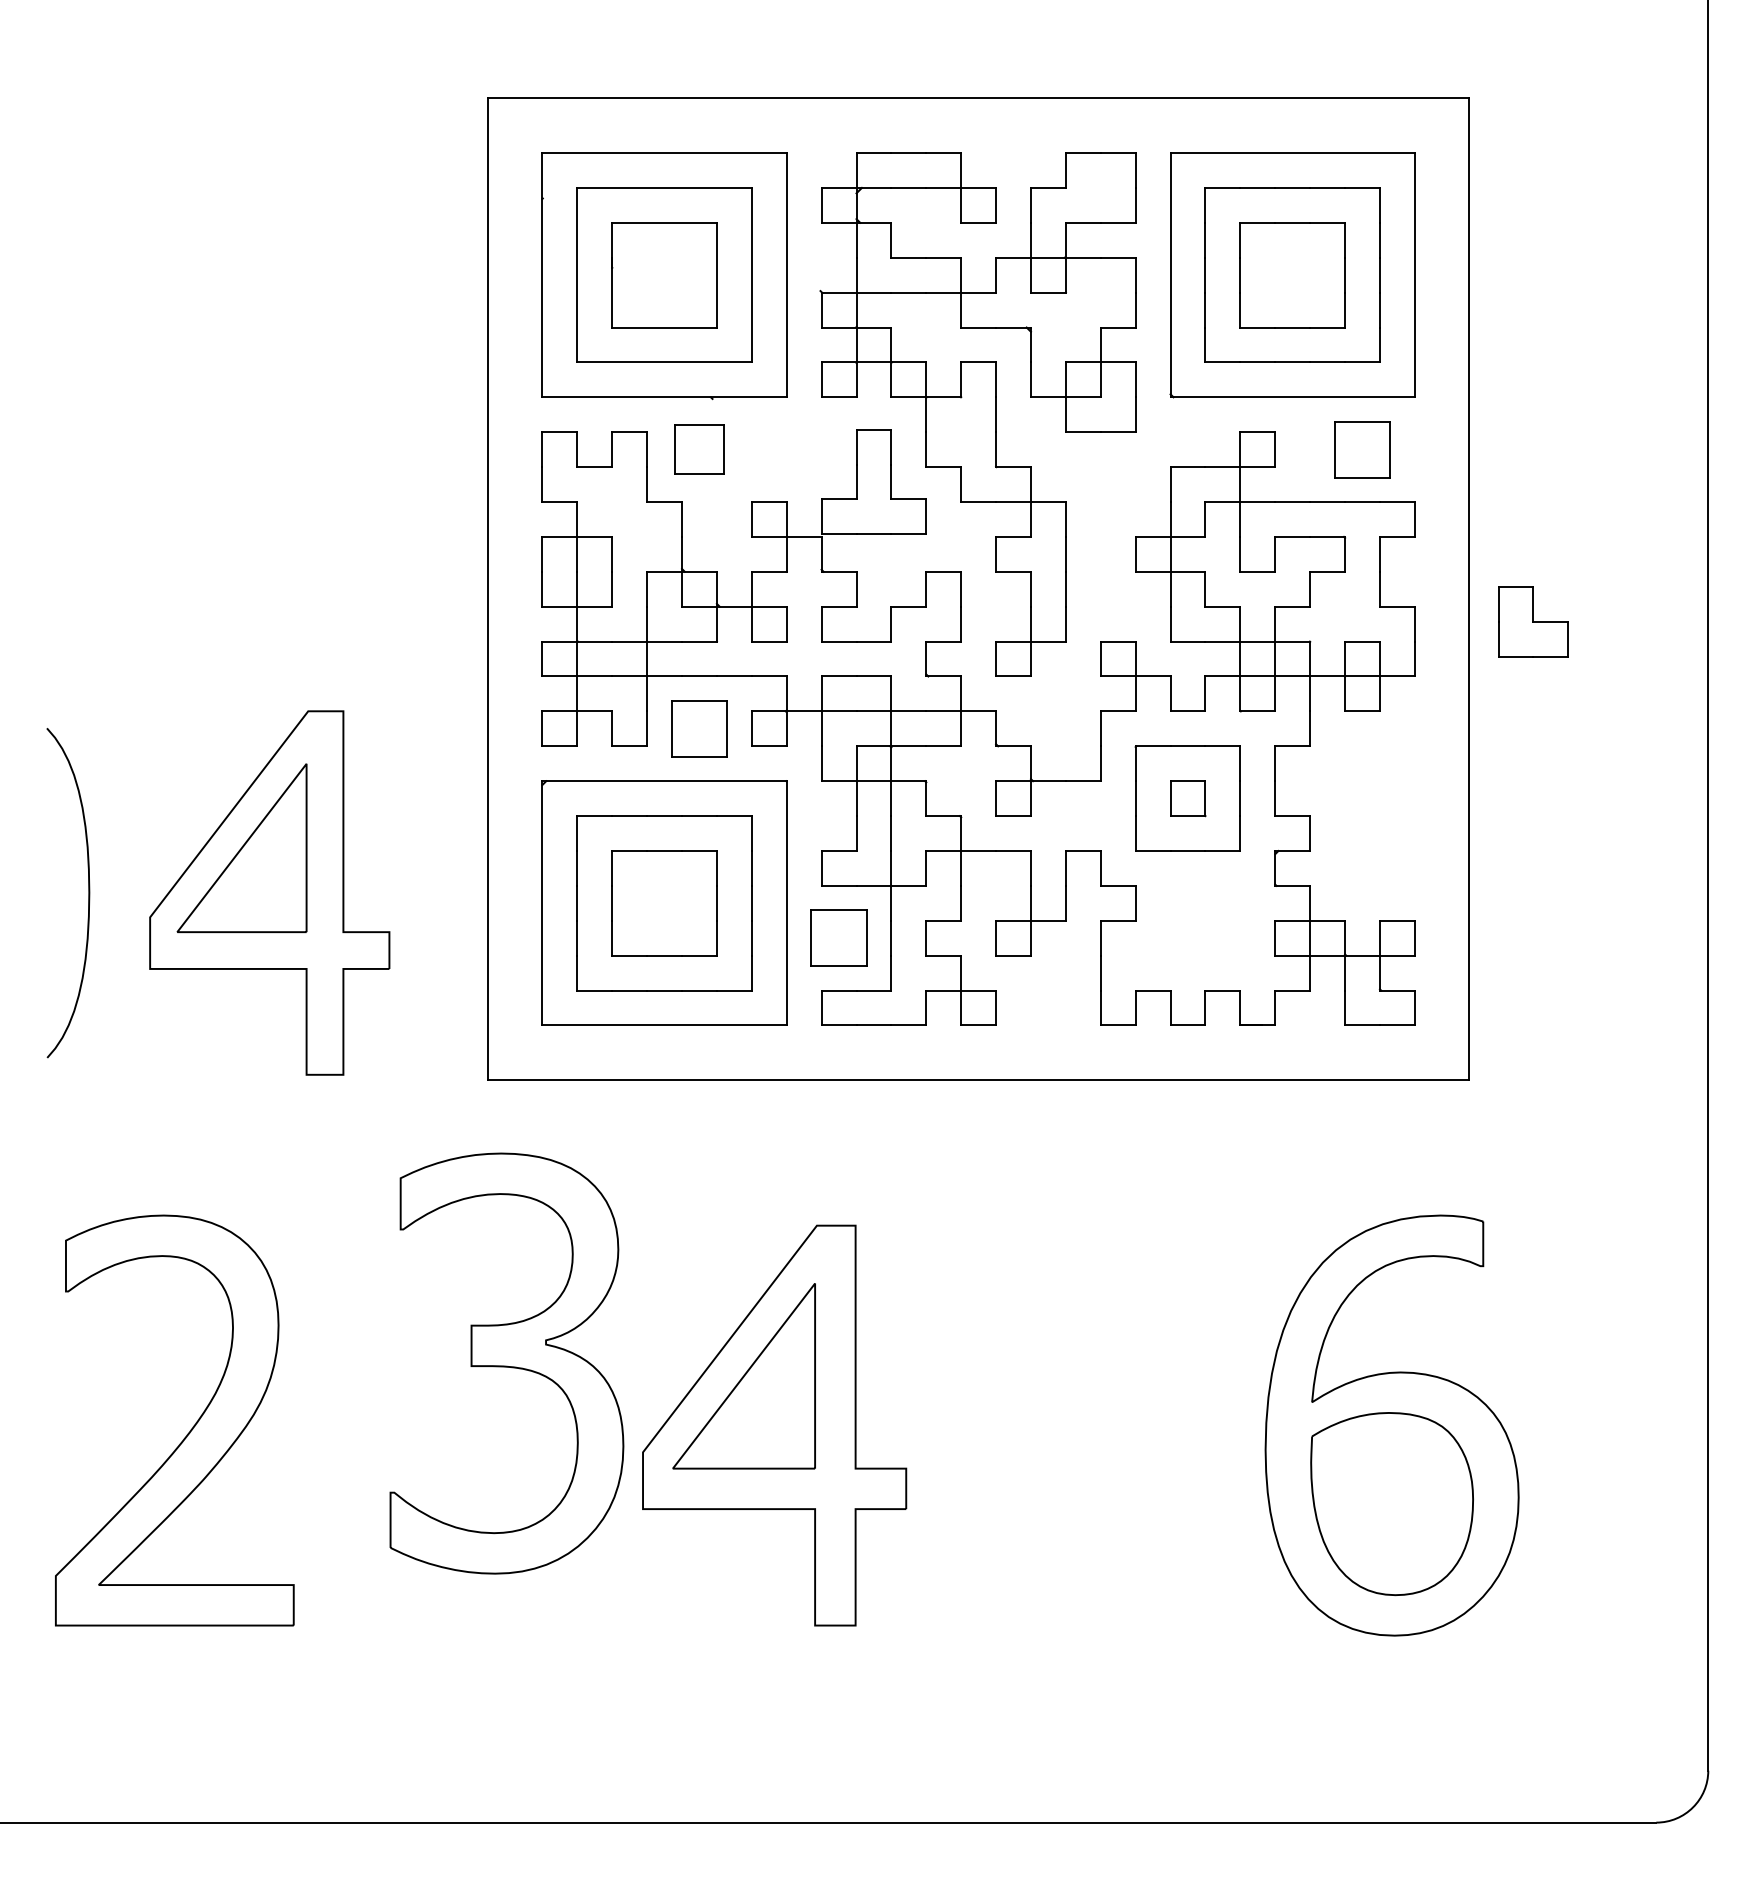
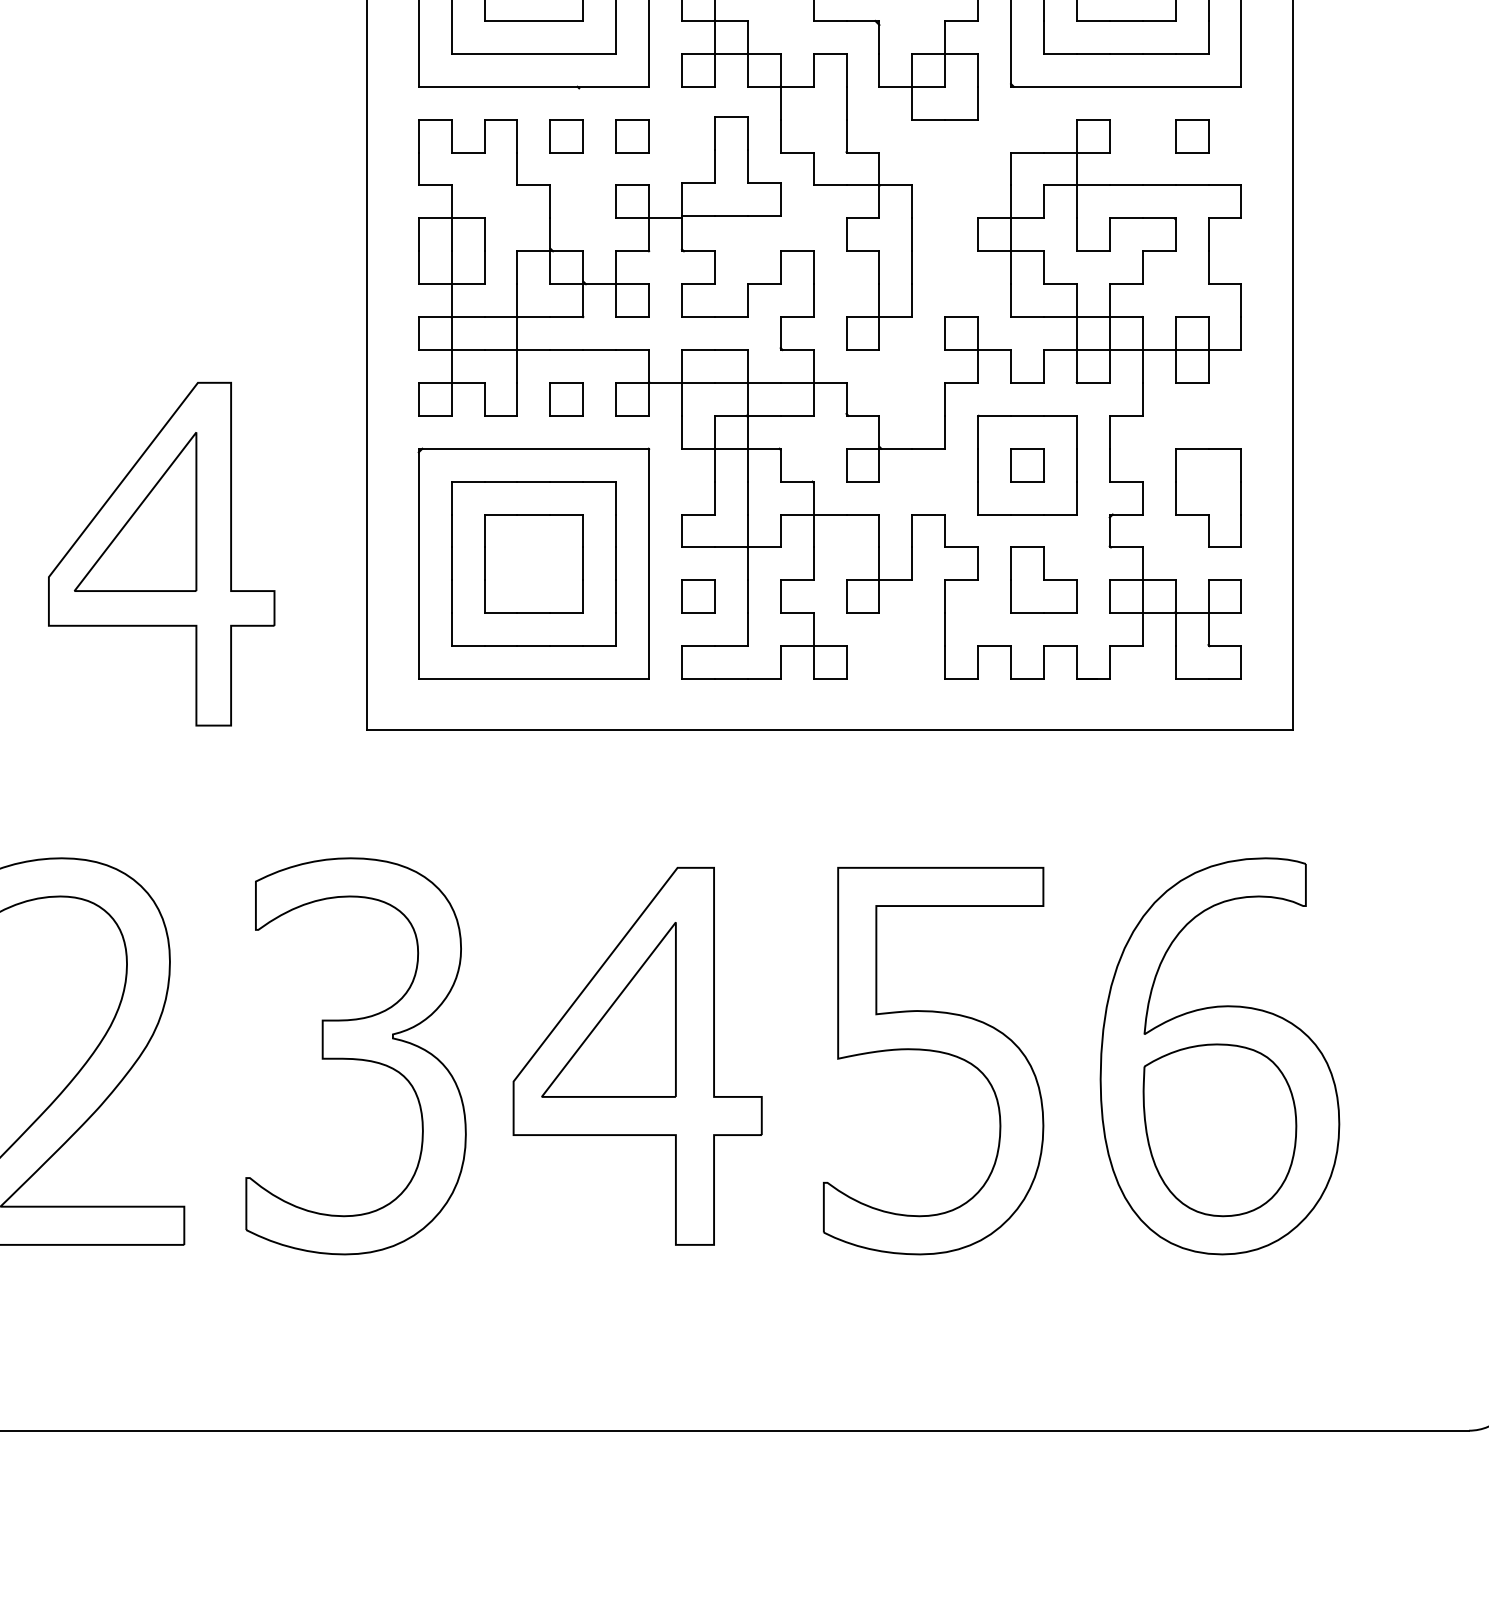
part: (699, 449) -> (566, 135), size x0.71
part: (769, 449) -> (632, 135), added
part: (1362, 449) -> (1192, 135), size x0.62
part: (1533, 621) -> (1043, 580), moved
part: (699, 728) -> (566, 399), size x0.62
part: (1379, 833) -> (1208, 498), added
part: (839, 938) -> (698, 597), size x0.62
curve: (506, 1365) -> (355, 1058), moved
curve: (1090, 1421) -> (935, 1052), added

